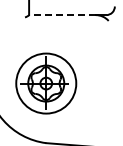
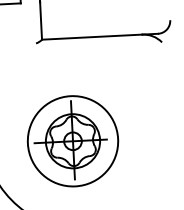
line: (61, 15) -> (90, 37), dashed -> solid

